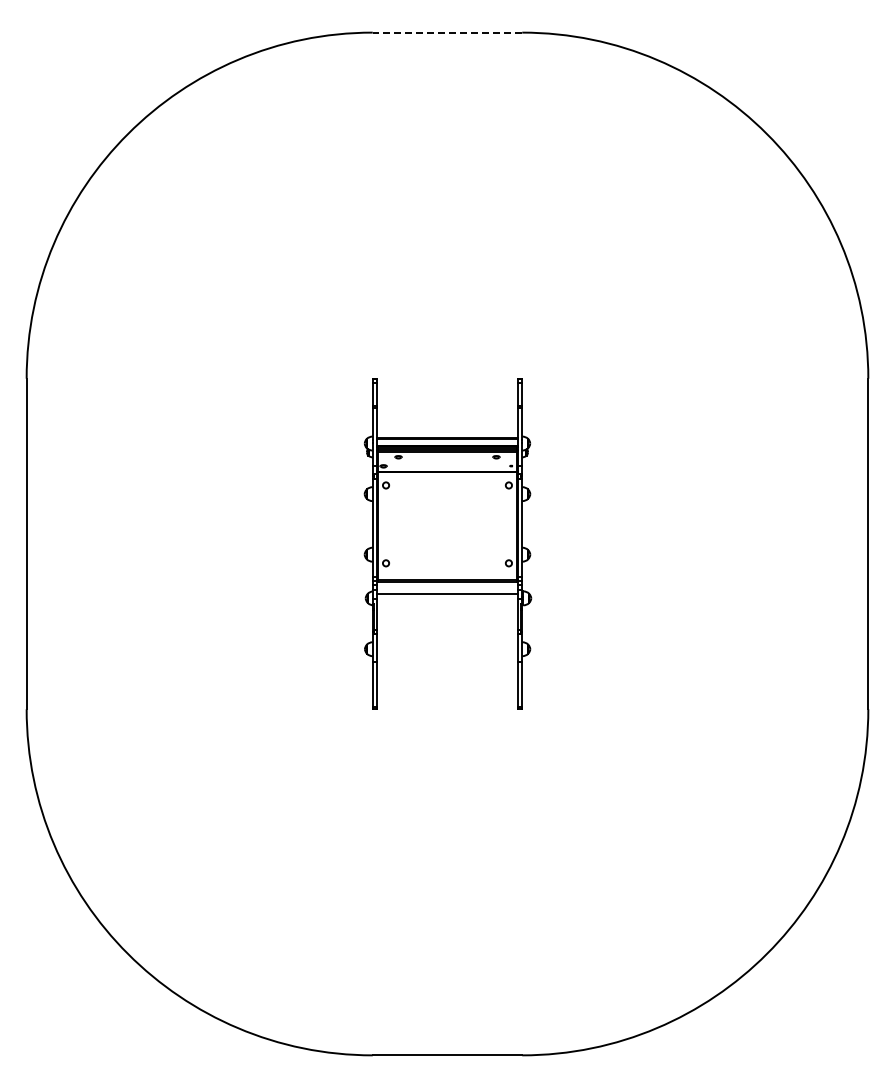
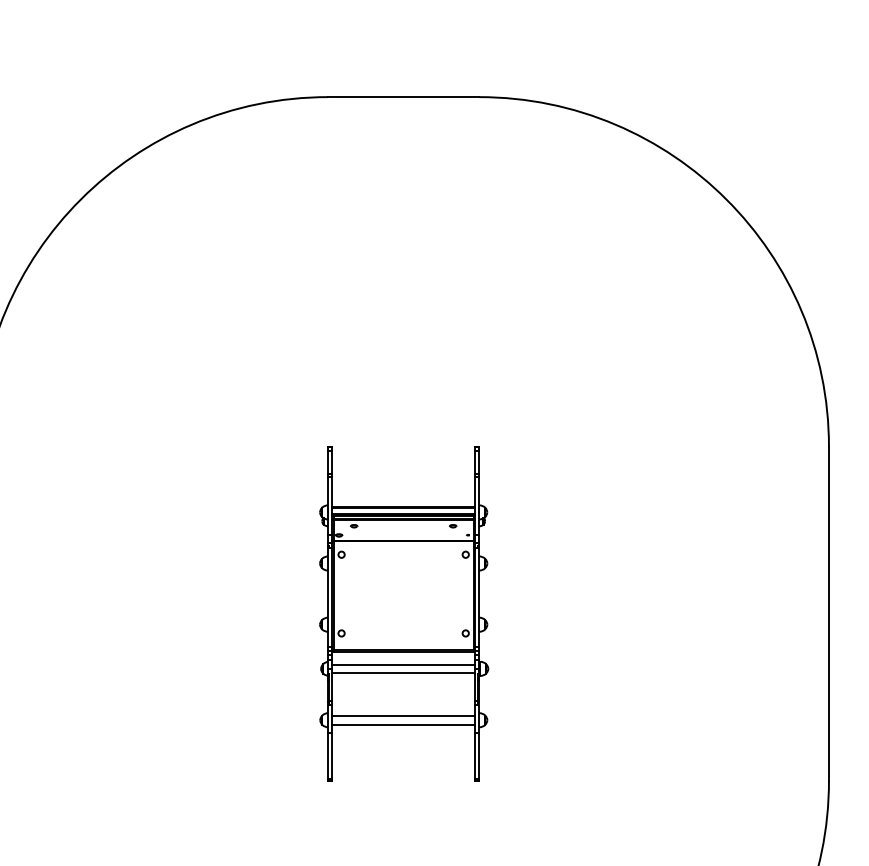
line: (447, 32) -> (403, 96), dashed -> solid
line: (447, 602) -> (403, 673), added
line: (447, 644) -> (403, 715), added
line: (447, 653) -> (403, 724), added

